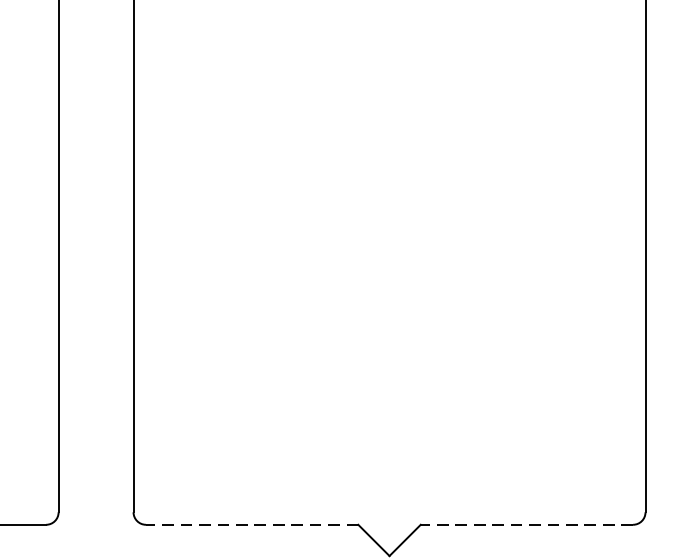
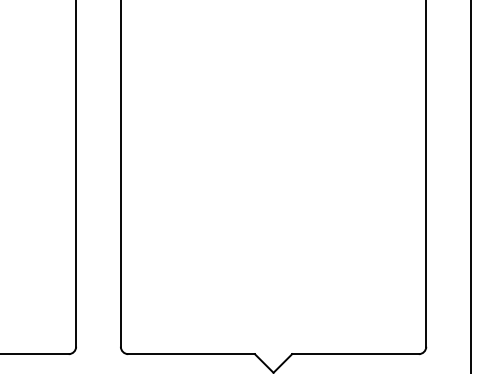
line: (251, 525) -> (191, 354), dashed -> solid
line: (525, 525) -> (354, 354), dashed -> solid

